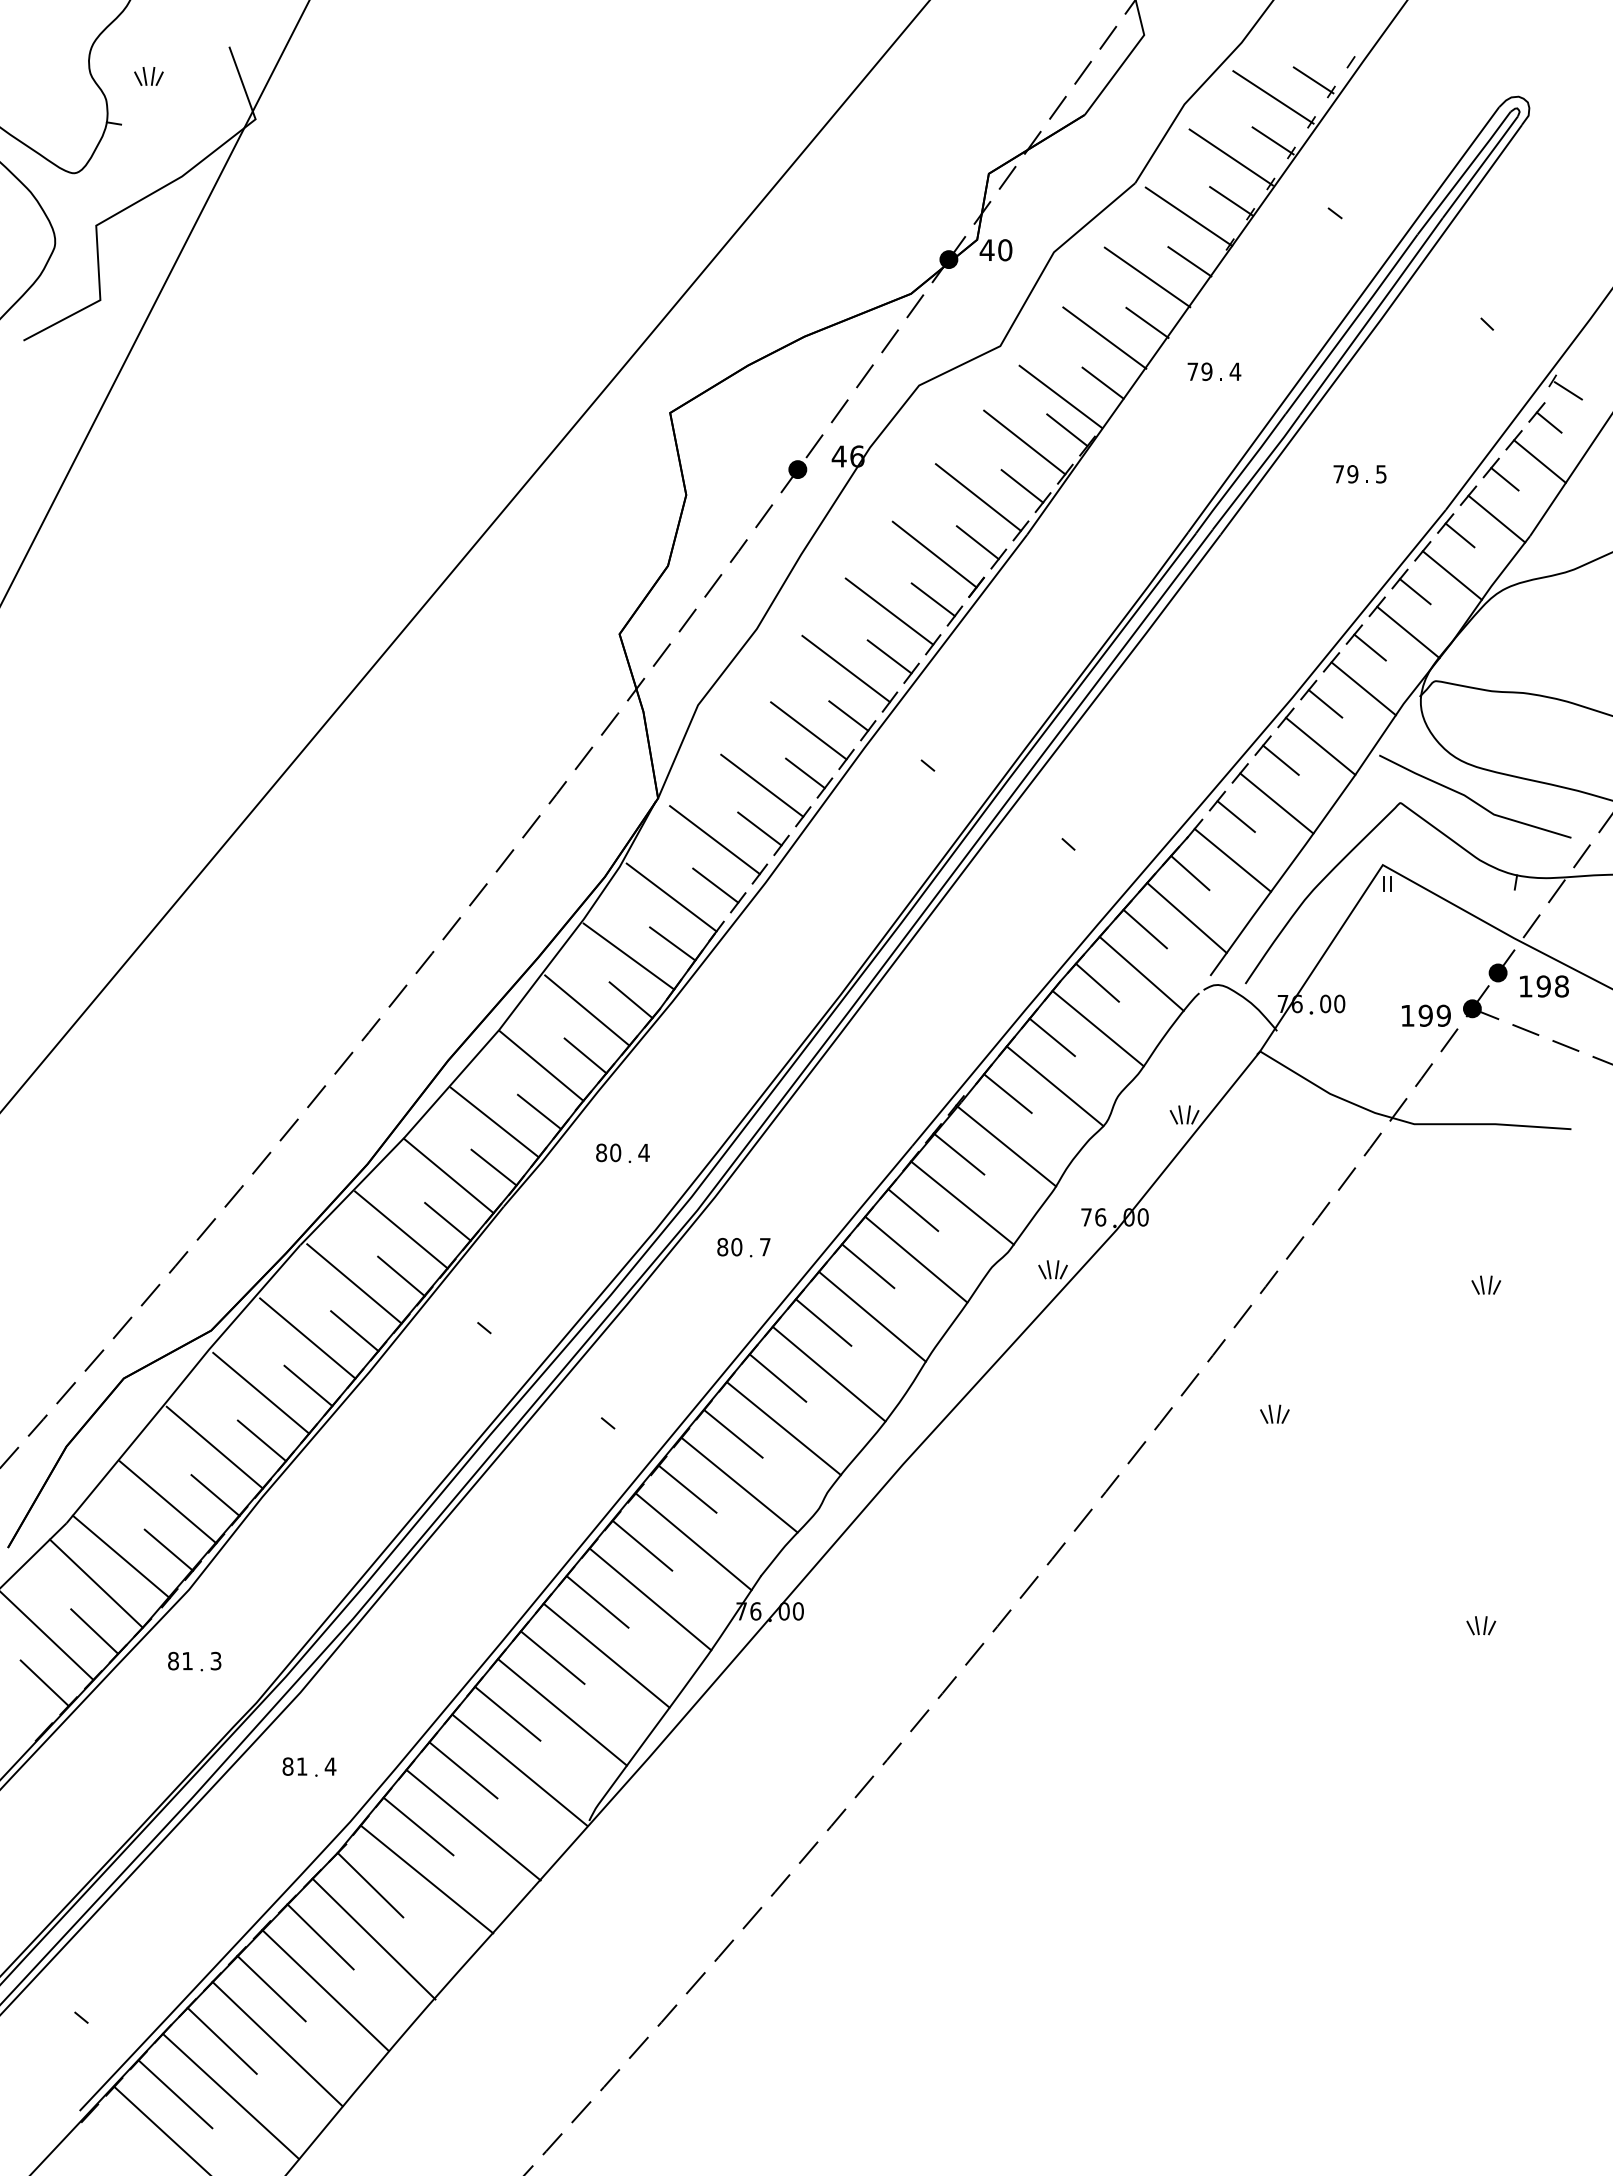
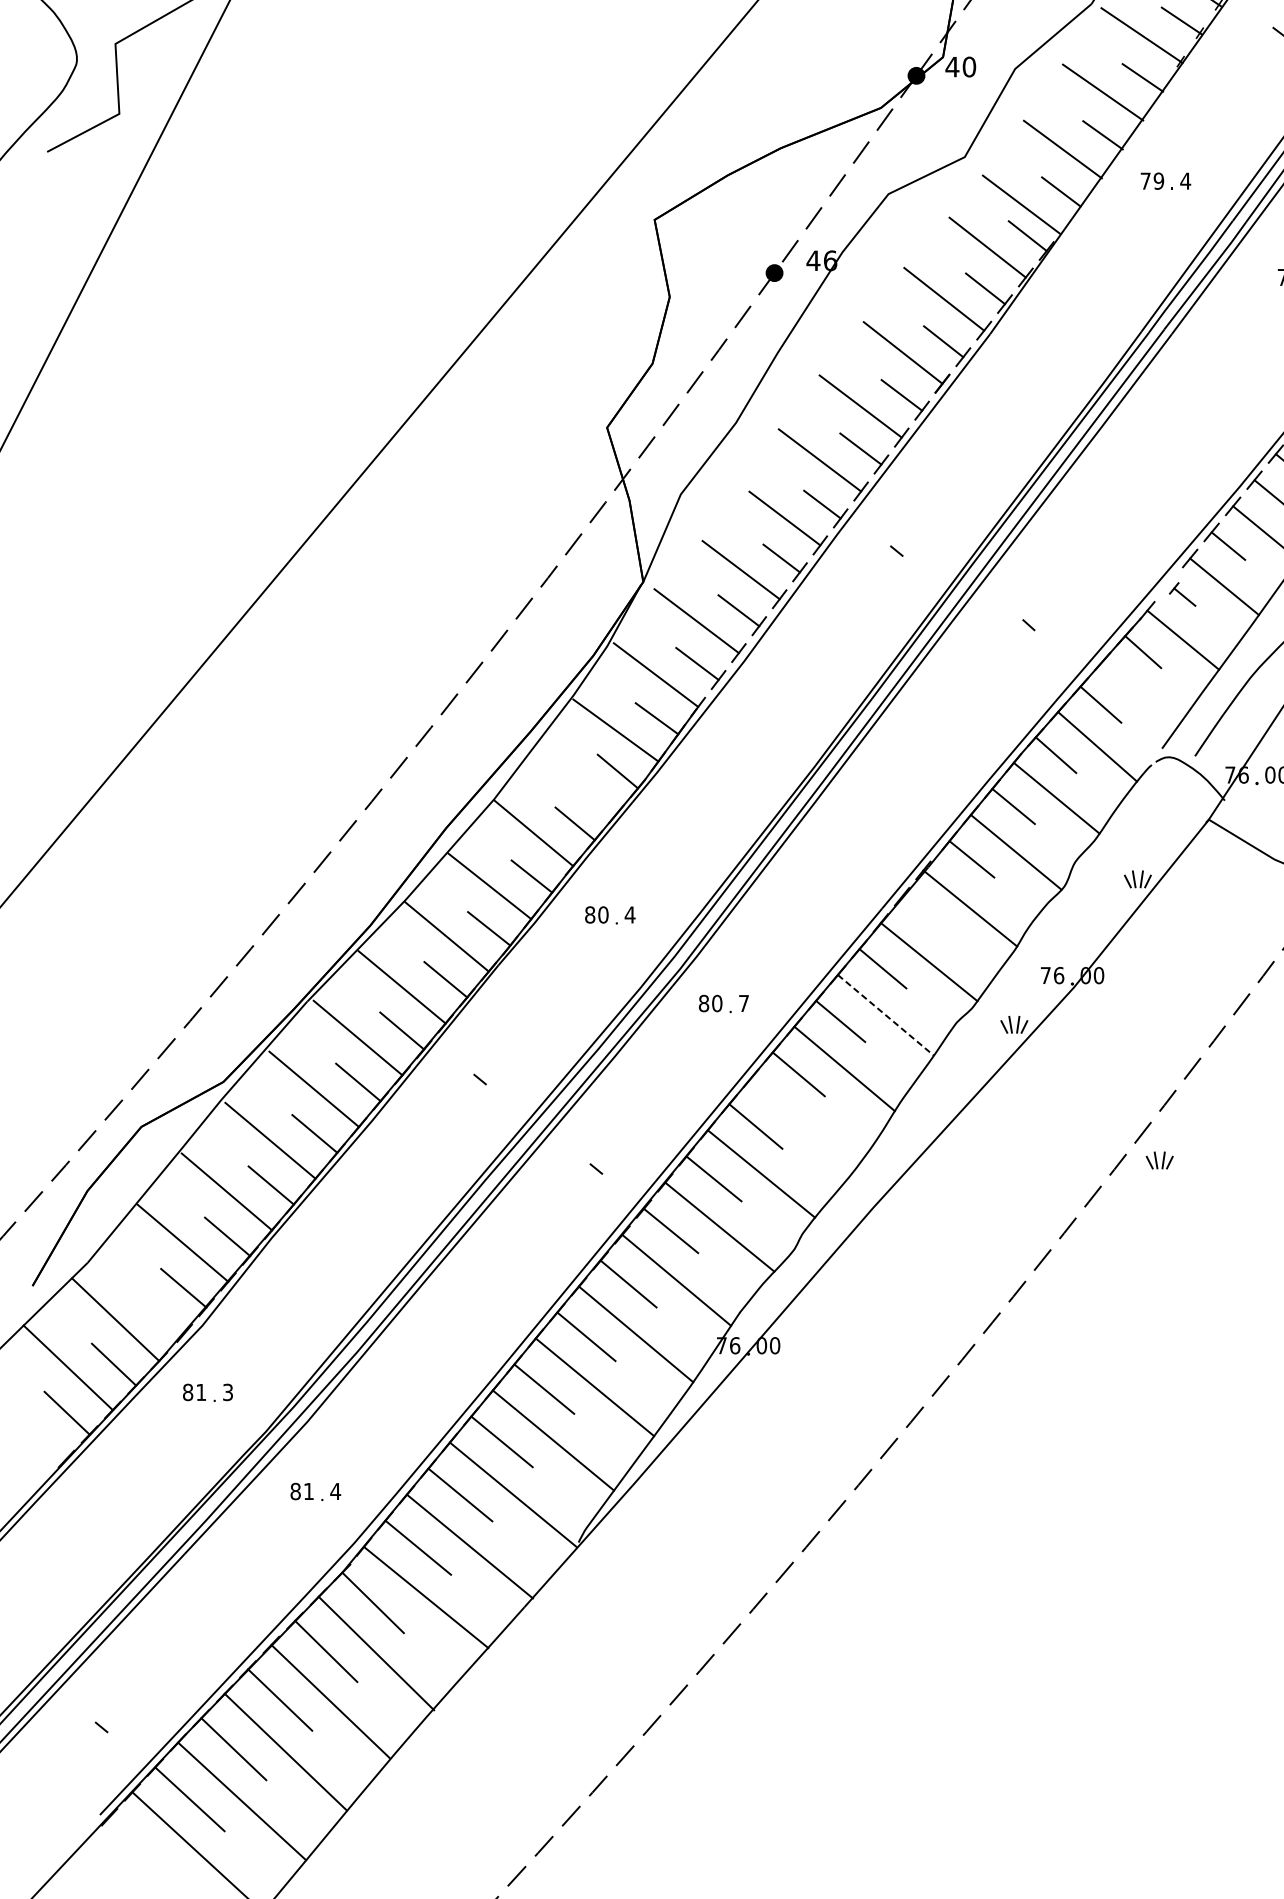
part: (1231, 811) -> (1181, 594), size x0.6
line: (1186, 918) -> (1139, 694), removed
line: (587, 1010) -> (576, 781), removed
line: (958, 1153) -> (925, 915), removed
line: (916, 1259) -> (886, 1015), solid -> dashed
line: (828, 1373) -> (803, 1122), removed
part: (1274, 1413) -> (1159, 1159), moved
line: (120, 1556) -> (138, 1294), removed

